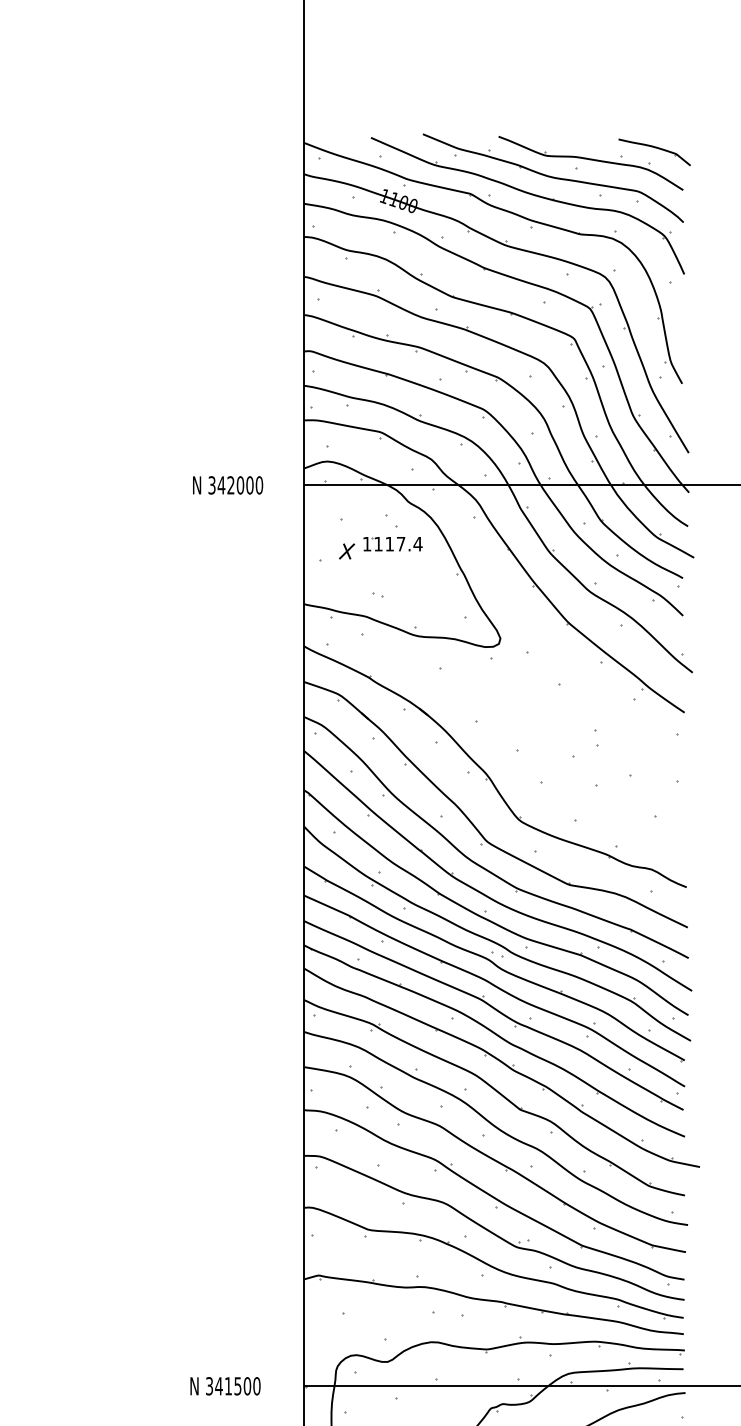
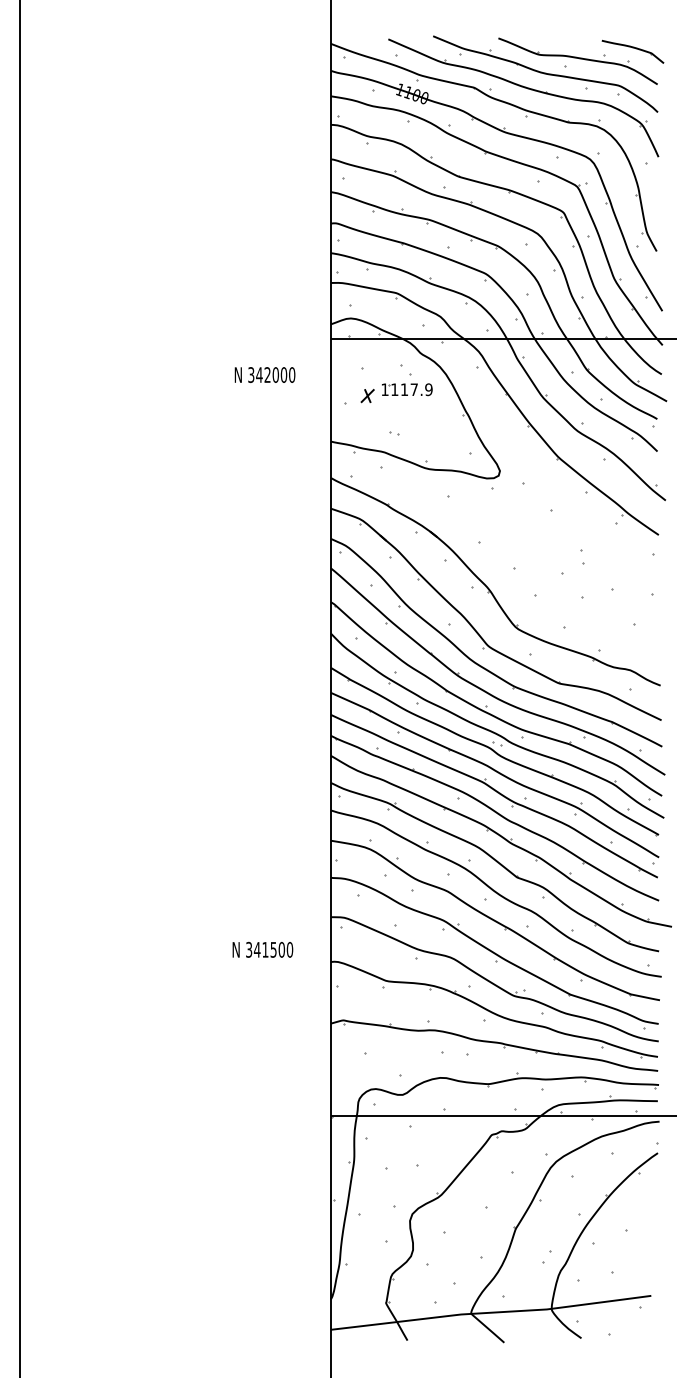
text: (227, 484) -> (264, 374), moved
text: (417, 543) -> (428, 389), 1117.4 -> 1117.9
text: (225, 1385) -> (262, 949), moved

